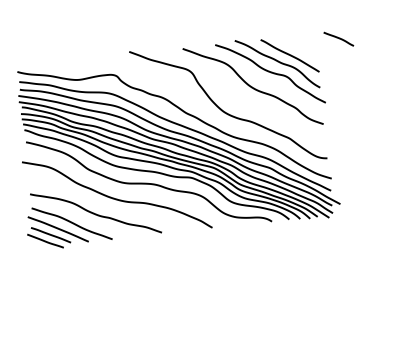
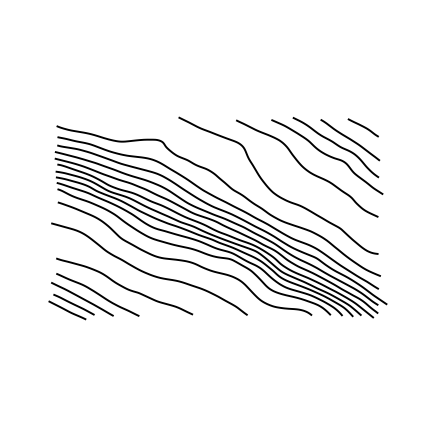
curve: (338, 38) -> (362, 127), moved

